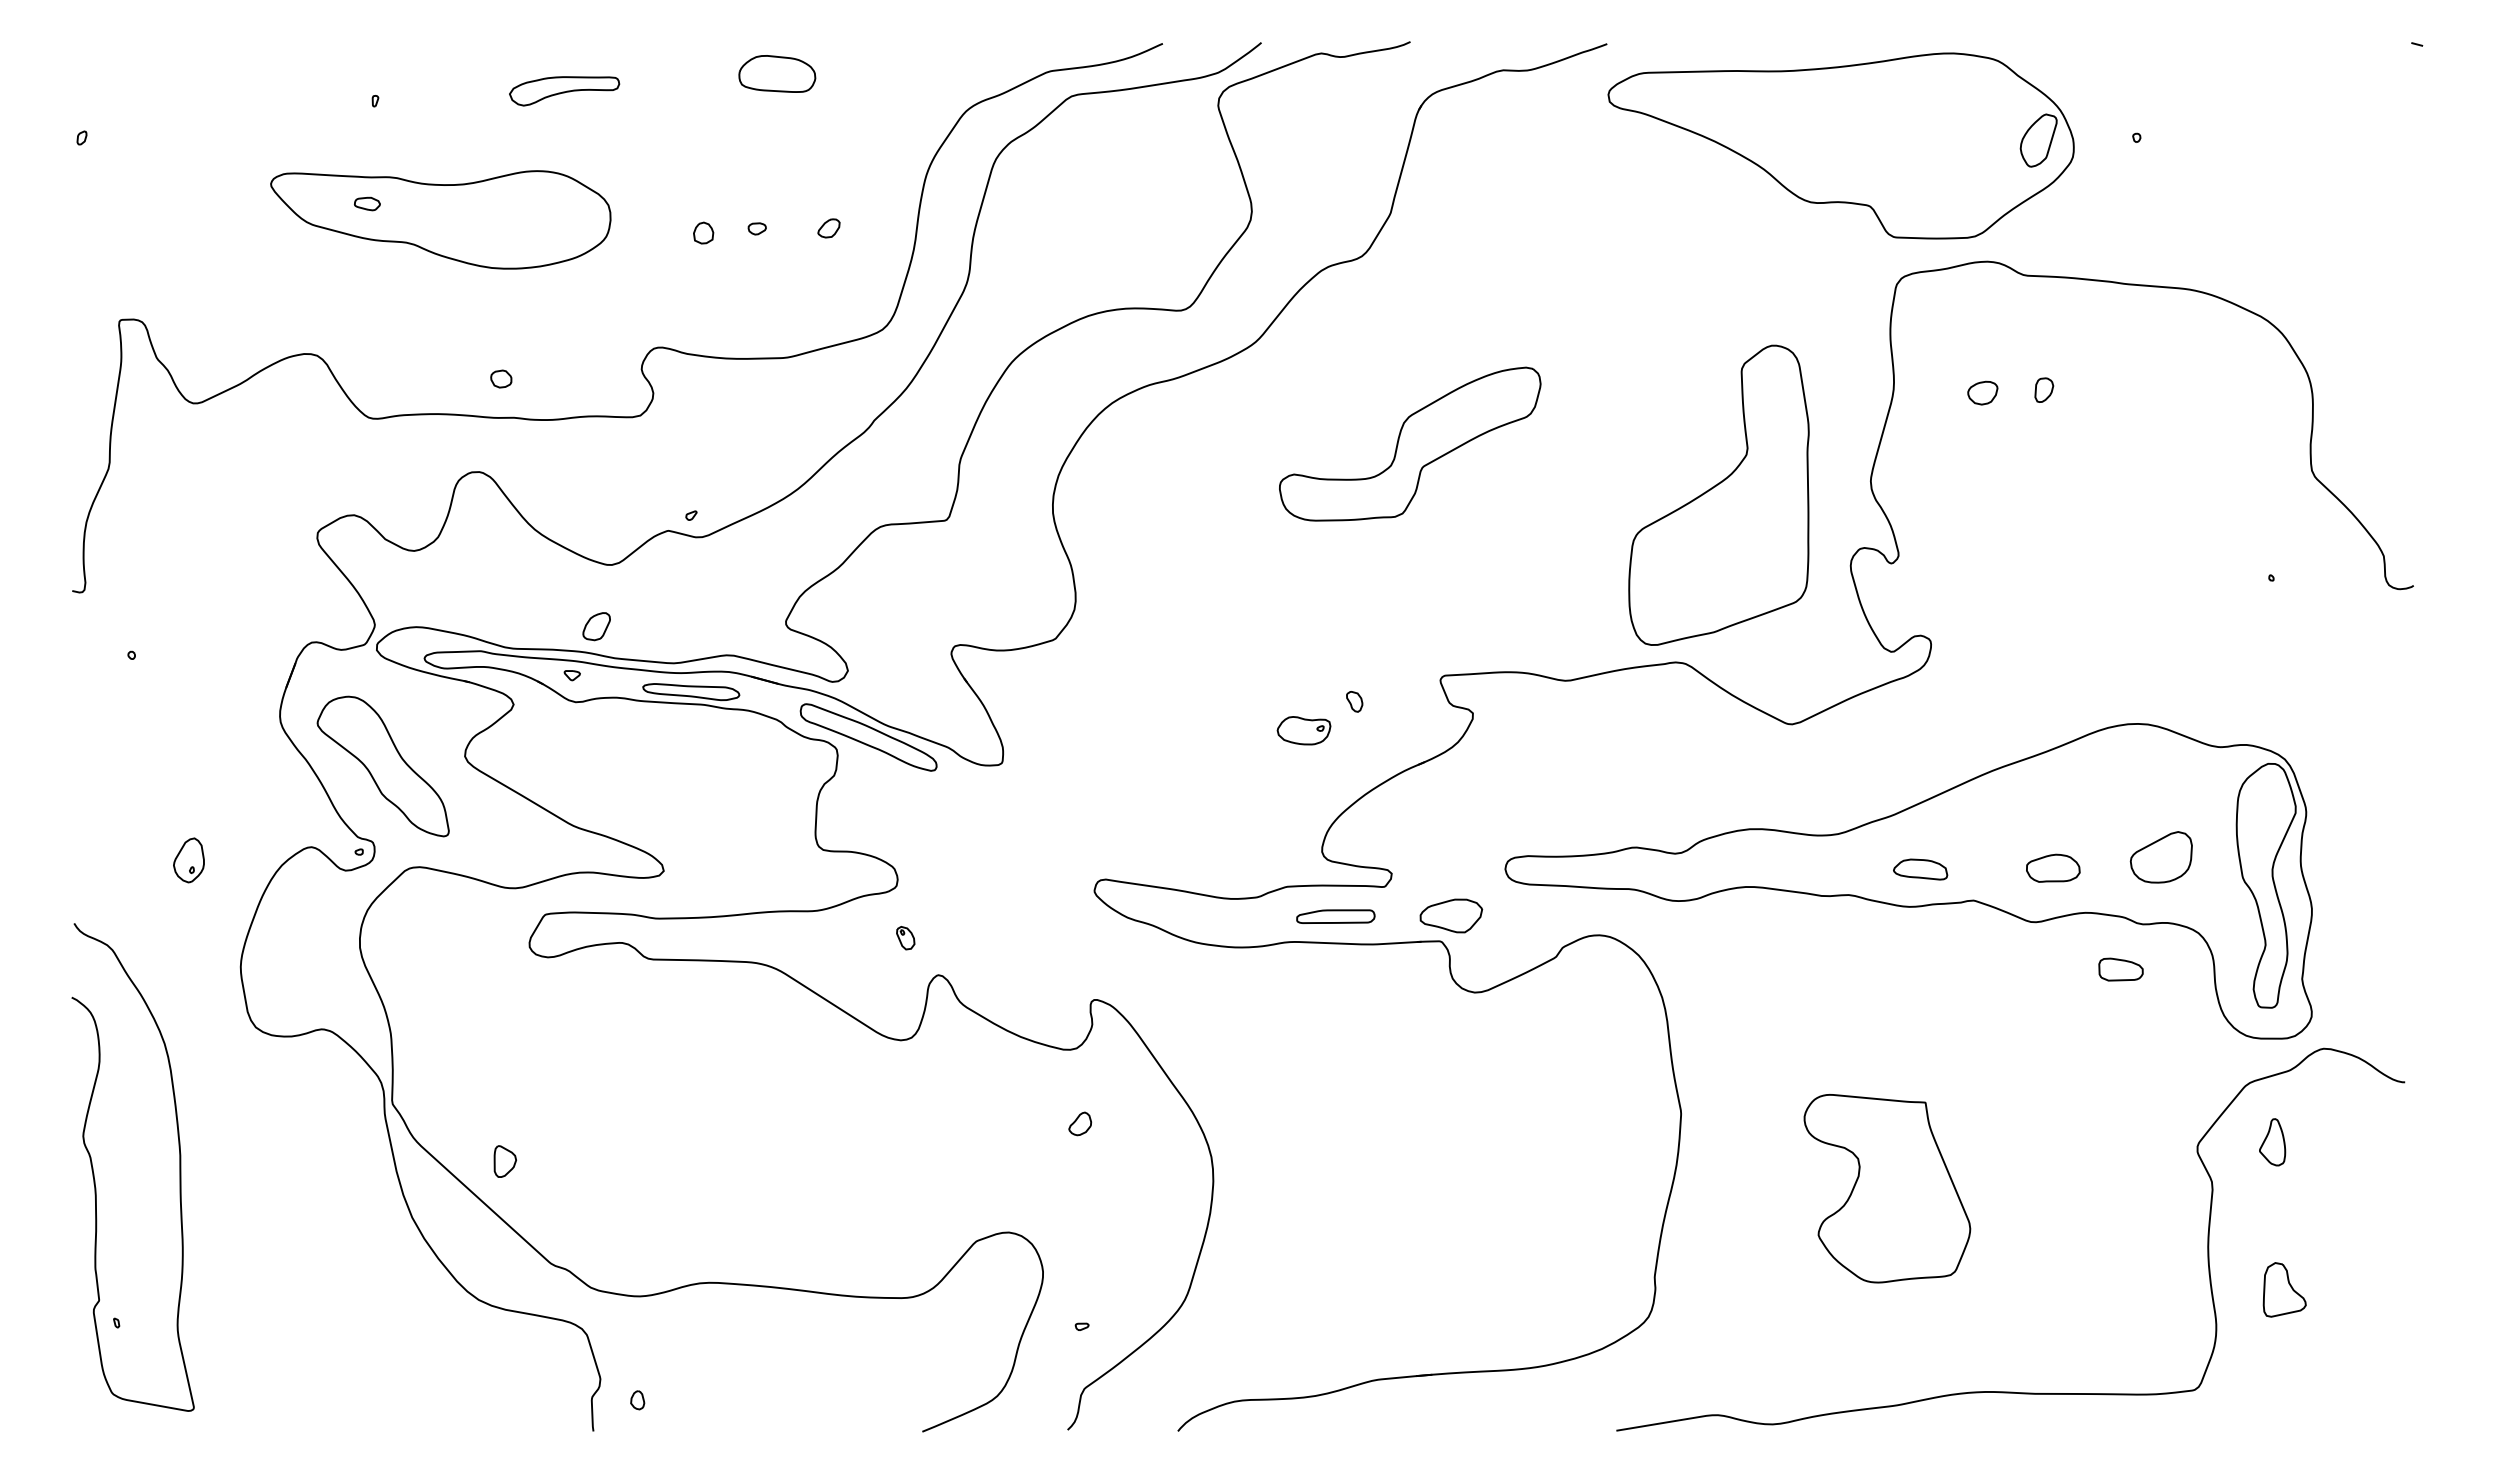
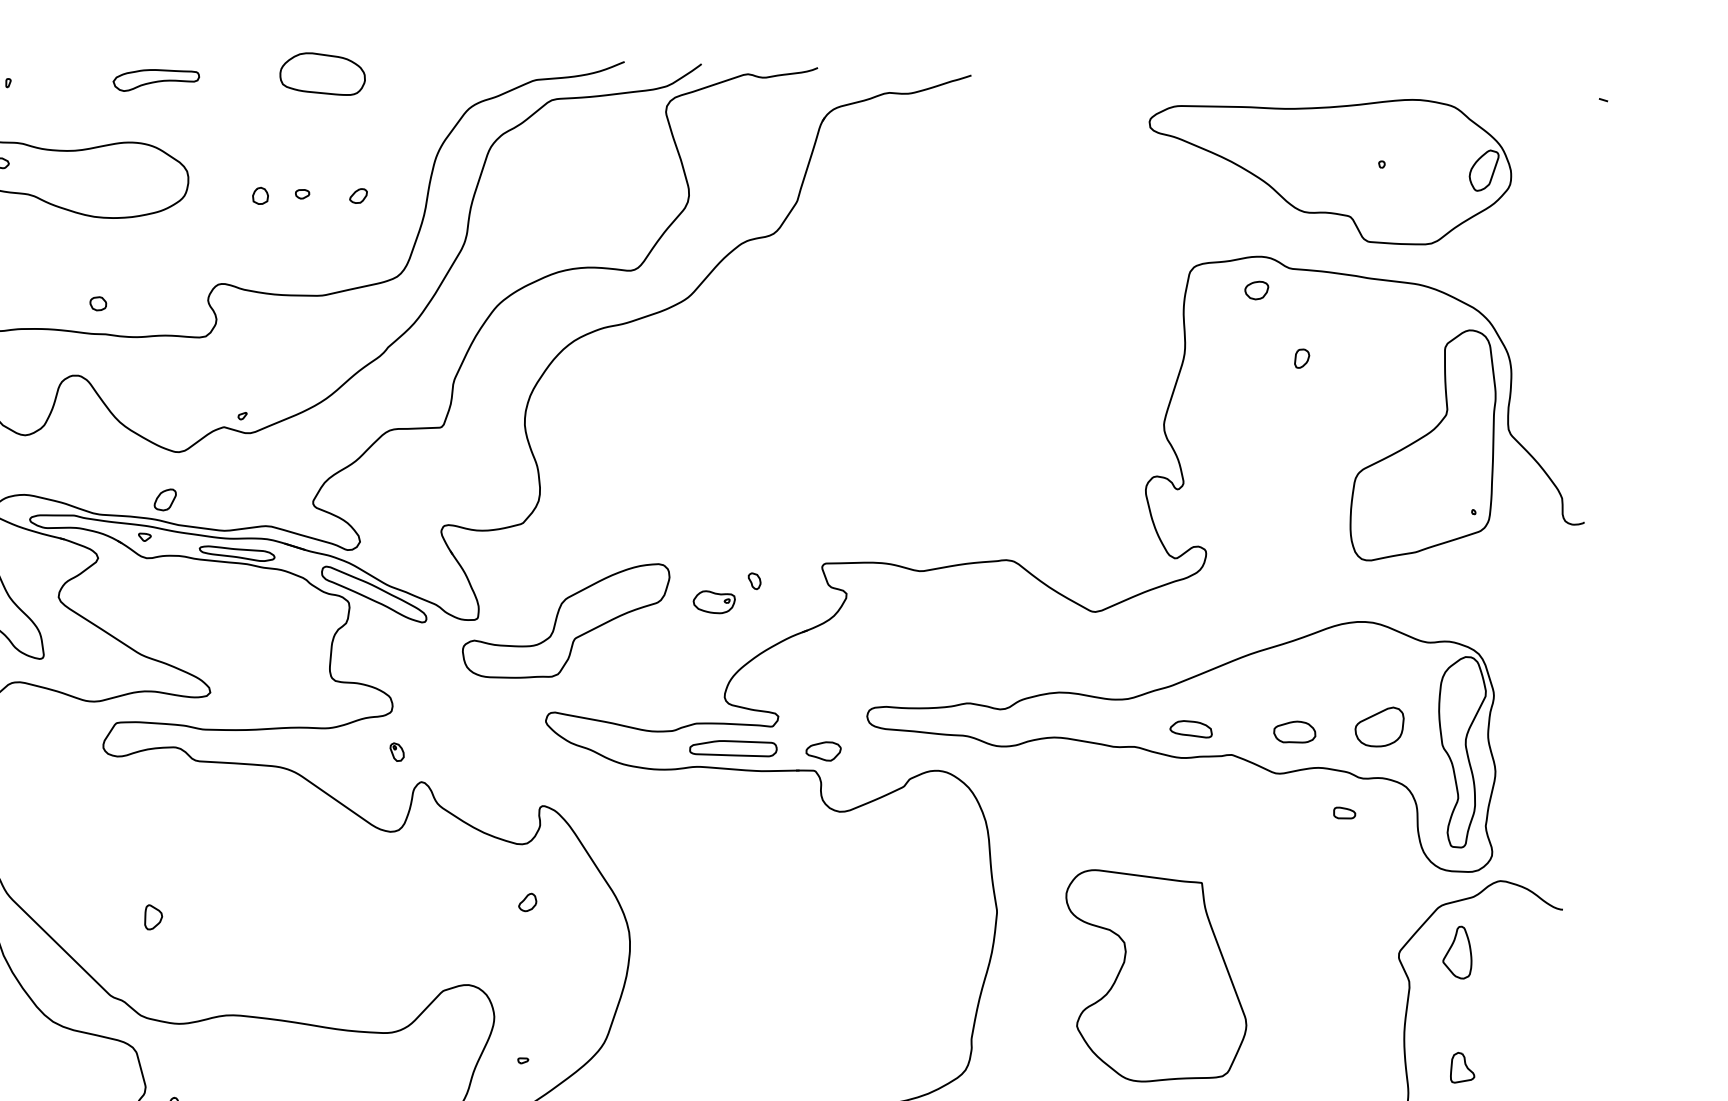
part: (777, 73) -> (323, 73), size x1.43
part: (1840, 145) -> (1329, 168), moved
part: (1982, 392) -> (1256, 290), moved
part: (1410, 443) -> (566, 619), moved
part: (1718, 494) -> (1423, 444), moved
part: (1451, 915) -> (823, 750), size x0.71
part: (1335, 916) -> (733, 748), size x1.43
part: (2120, 969) -> (1344, 813), size x0.62
part: (2272, 1142) -> (1457, 952), size x1.43
part: (504, 1161) -> (153, 917), moved
part: (1887, 1188) -> (1155, 977), size x1.43
part: (2284, 1289) -> (1462, 1067), size x0.71

